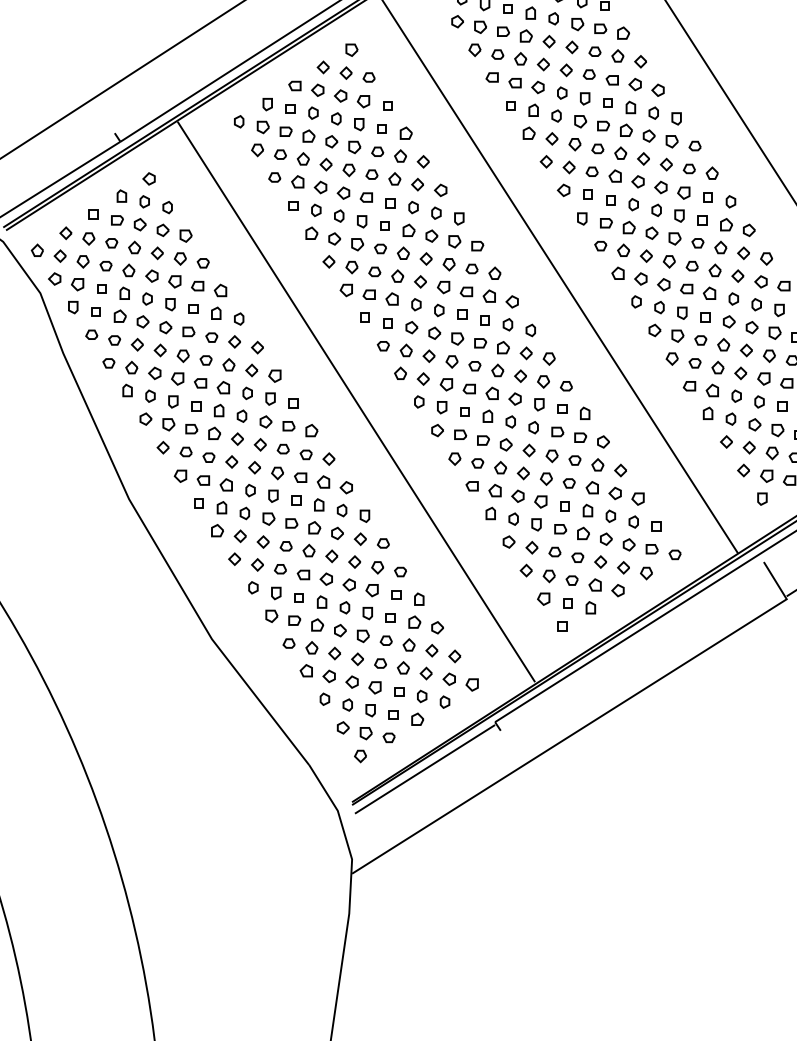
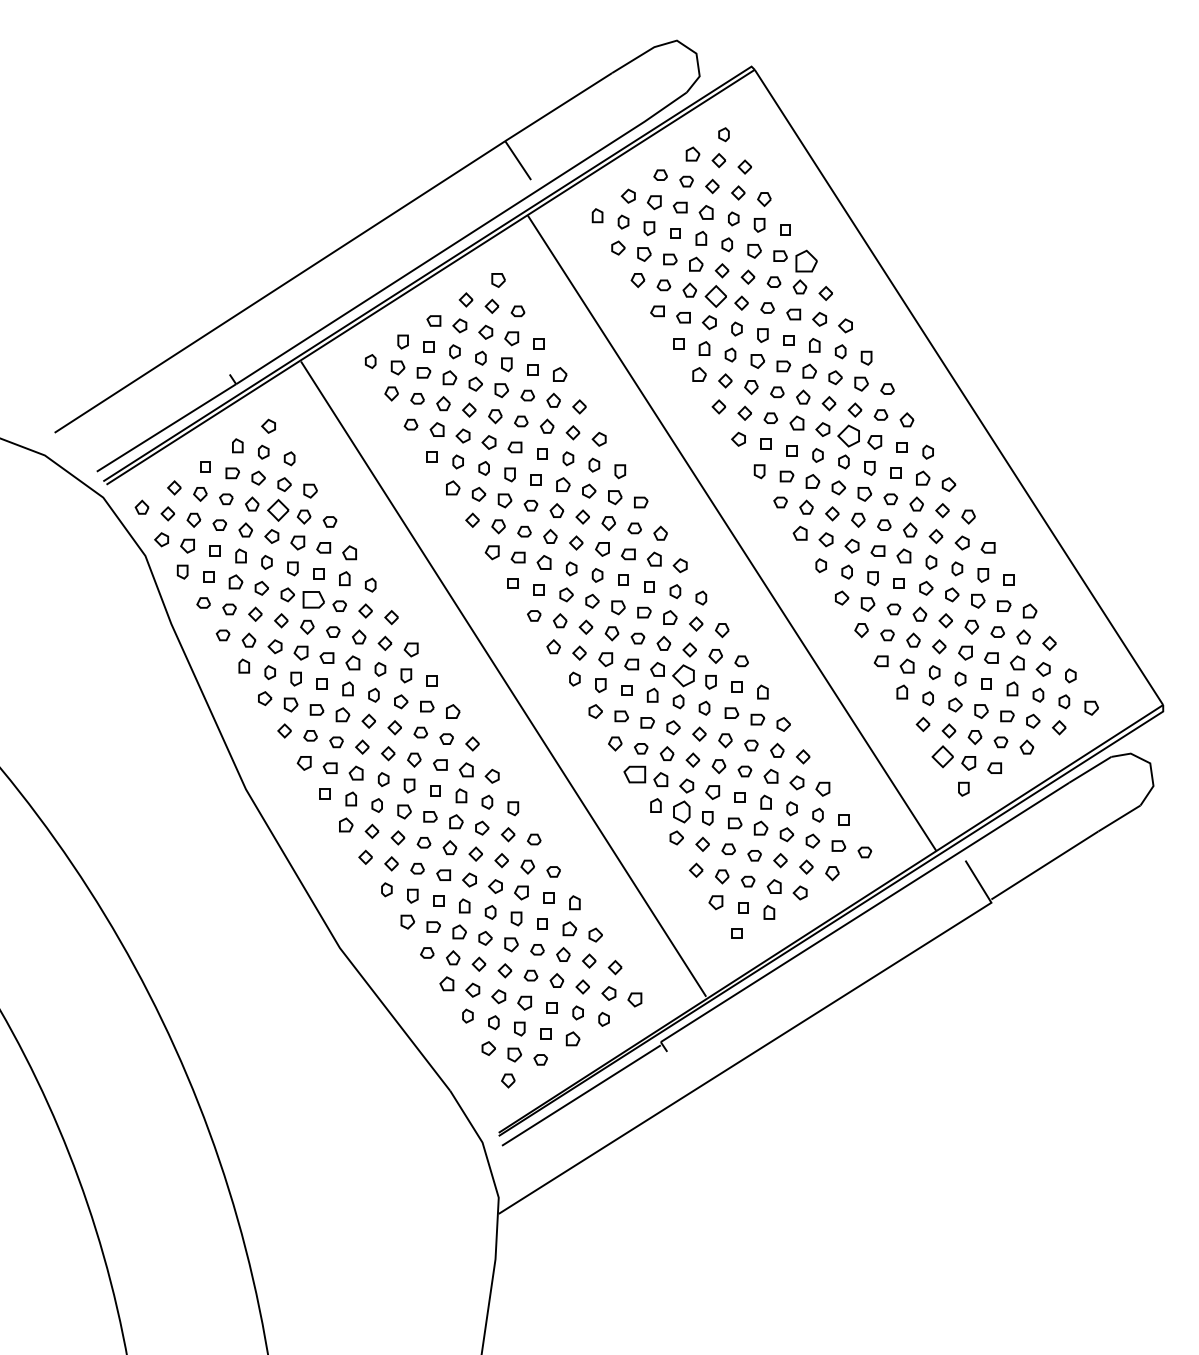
part: (623, 32) -> (806, 260), size x1.6
part: (543, 64) -> (715, 296), size x1.6
part: (660, 187) -> (848, 435), size x1.6
part: (156, 253) -> (277, 510), size x1.6
part: (188, 331) -> (313, 599), size x1.6
part: (515, 398) -> (683, 675), size x1.6
part: (743, 470) -> (942, 756), size x1.6
part: (471, 486) -> (634, 774), size x1.6
part: (513, 518) -> (681, 811), size x1.6

